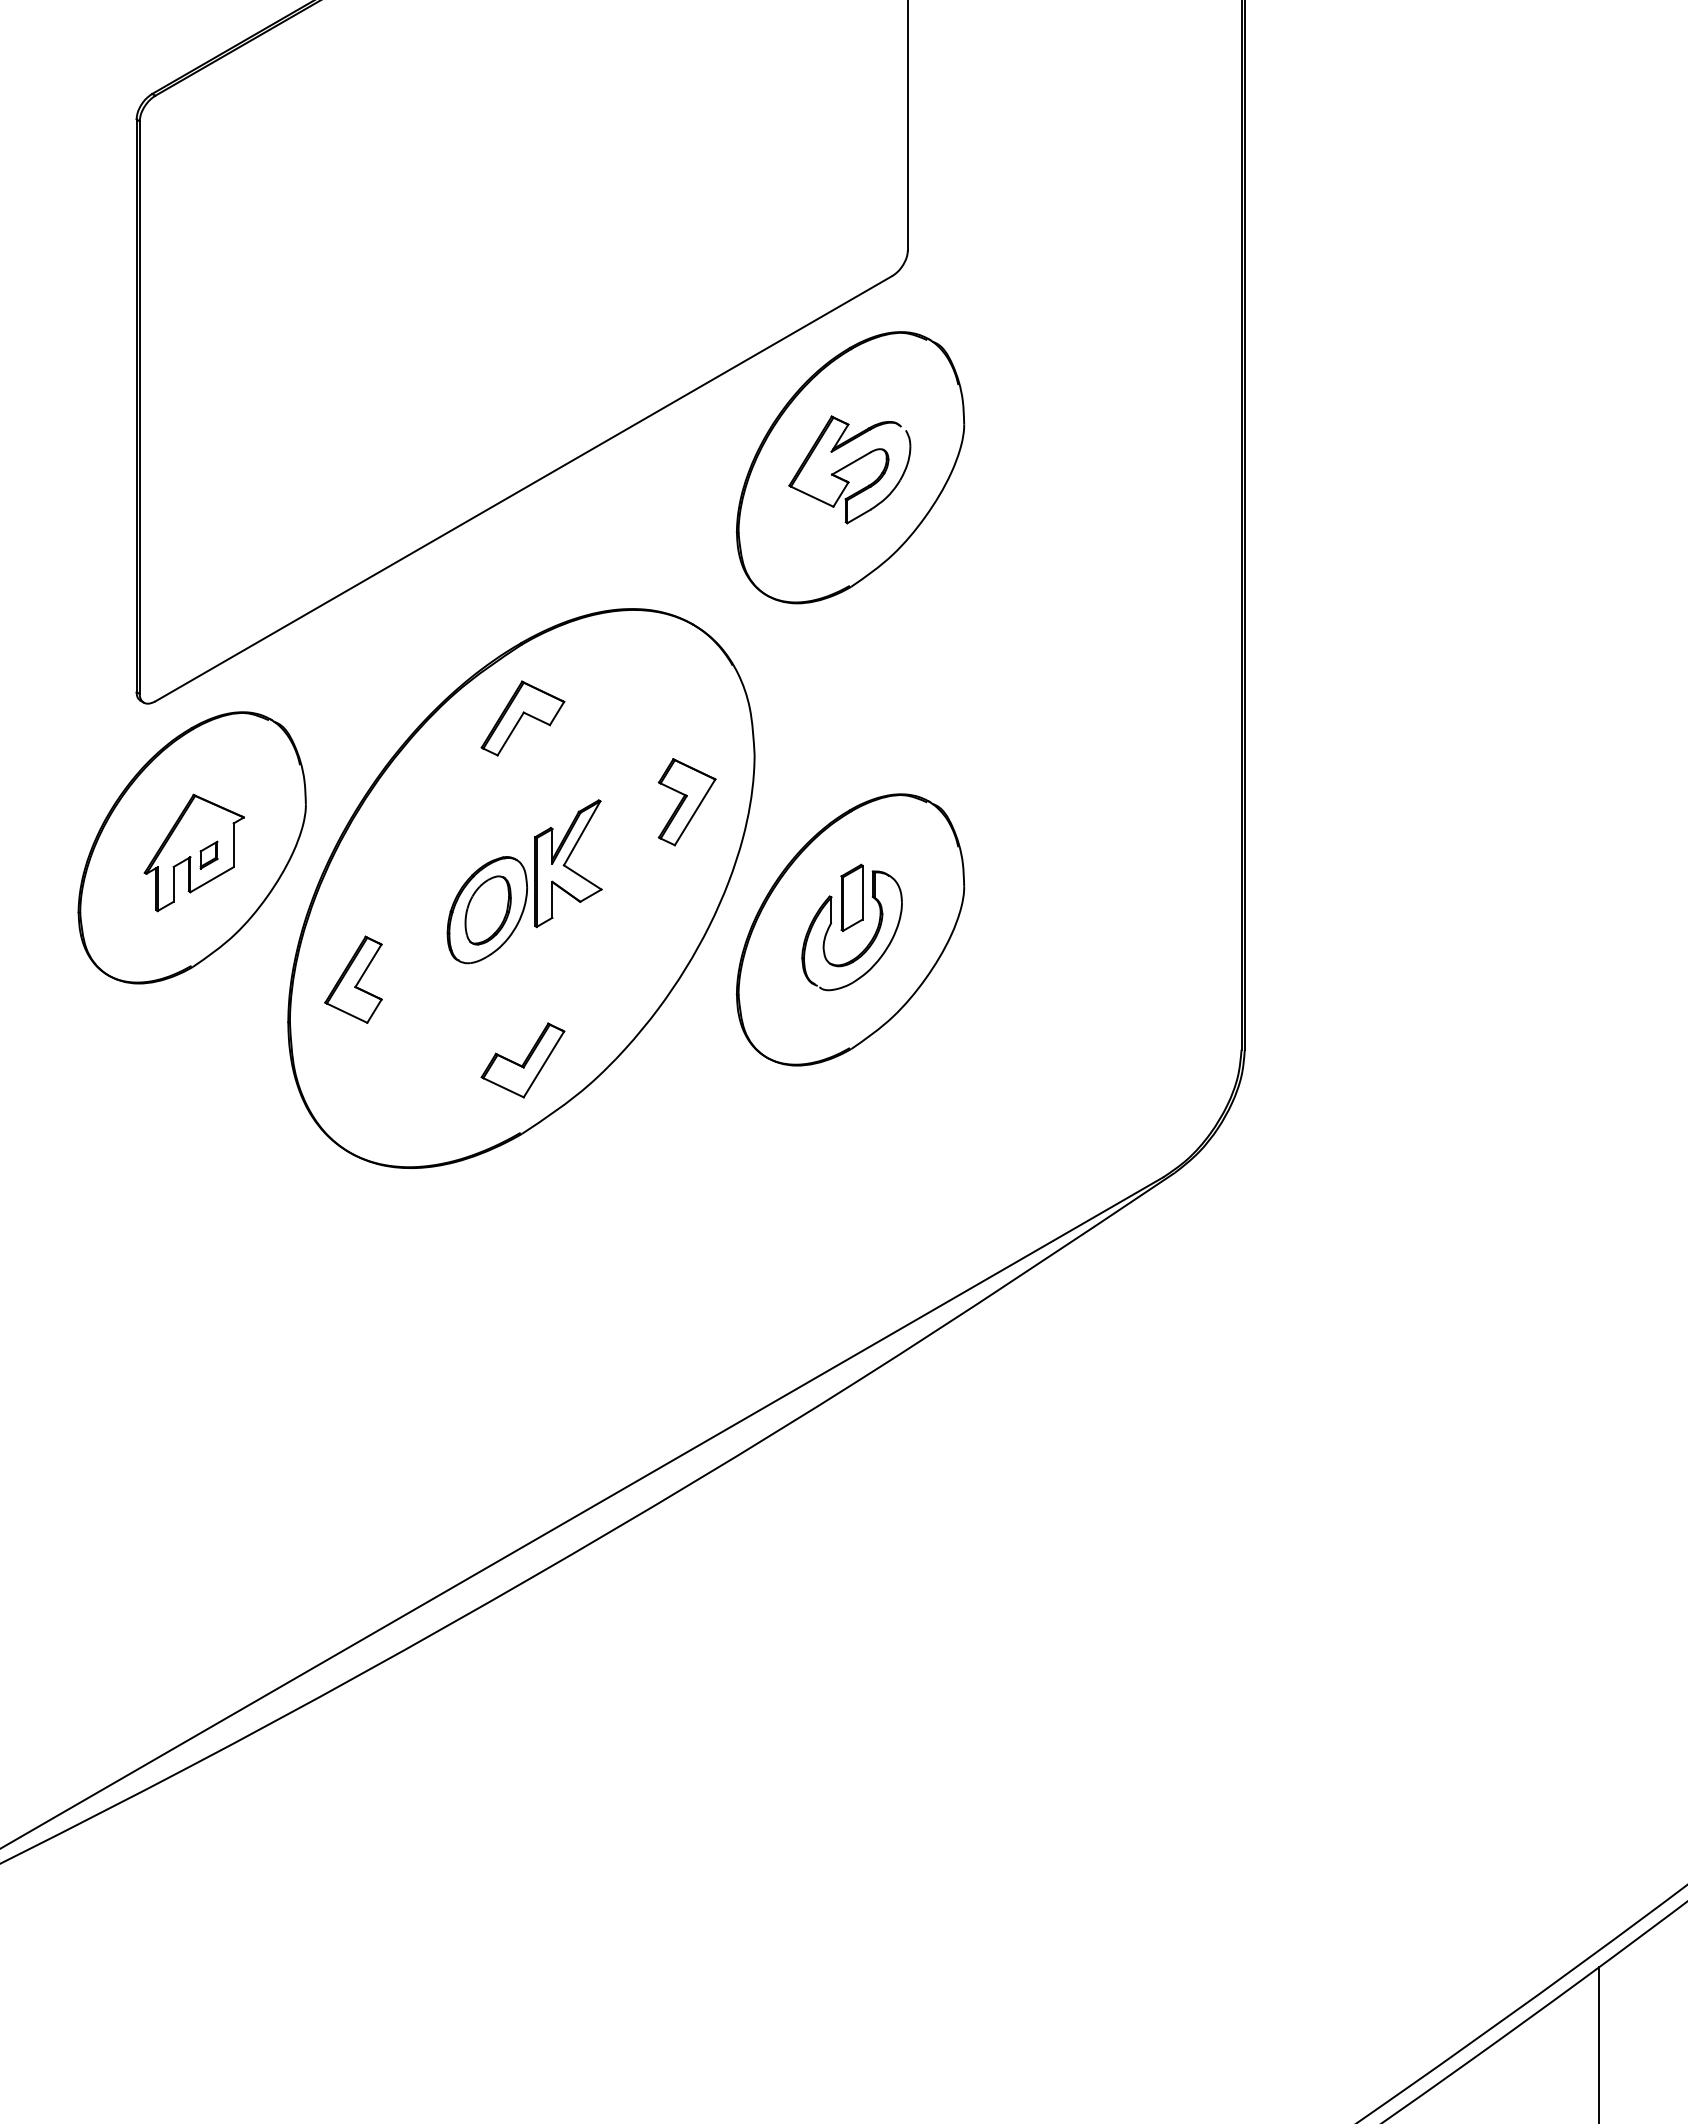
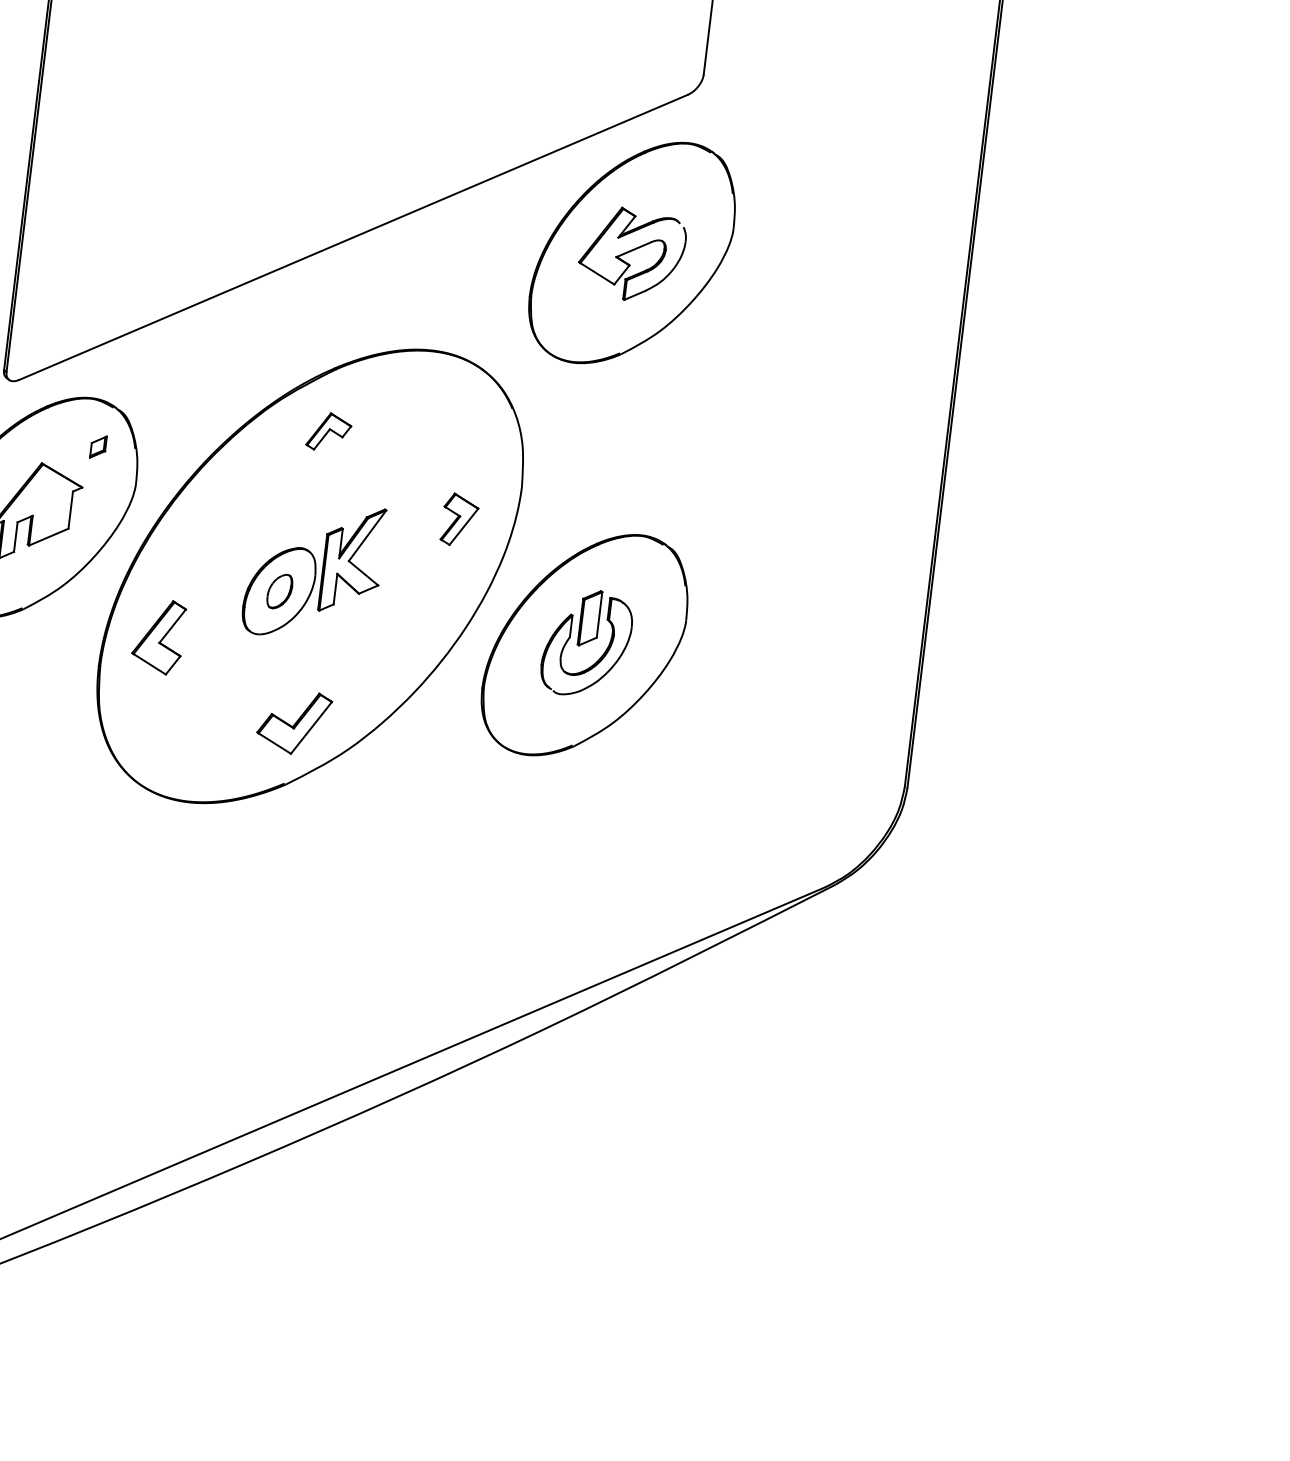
part: (522, 718) -> (328, 432), size x0.6
part: (687, 802) -> (460, 520), size x0.7
part: (208, 854) -> (98, 446), moved
part: (487, 910) -> (279, 591), size x0.6

